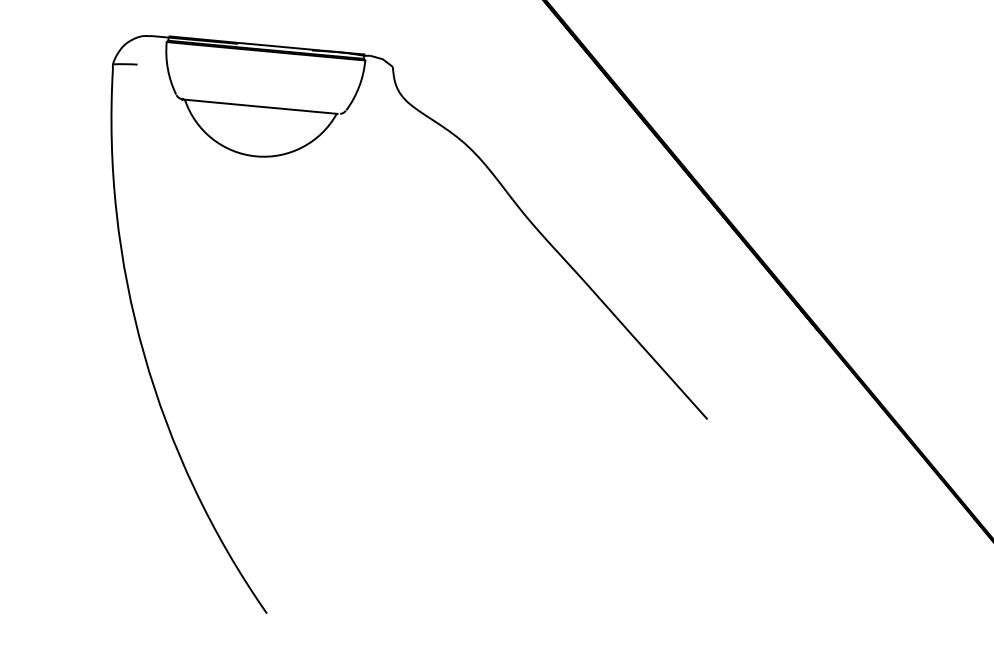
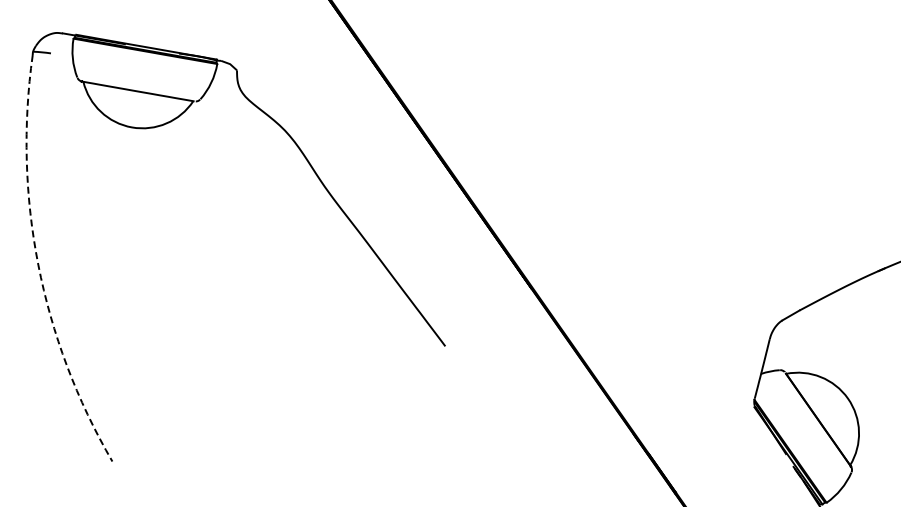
arc: (144, 353) -> (38, 264), solid -> dashed

